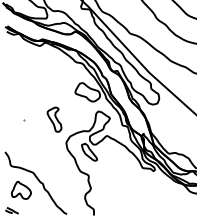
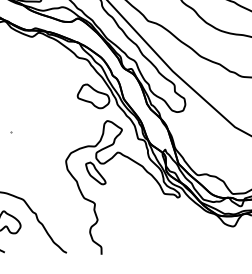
part: (54, 119) -> (50, 131), removed

